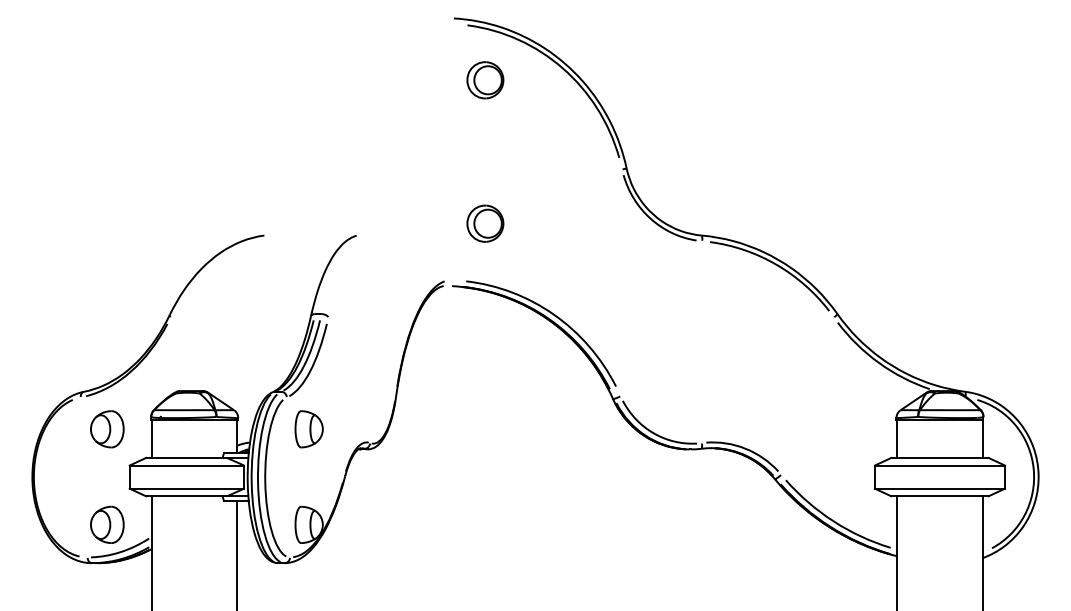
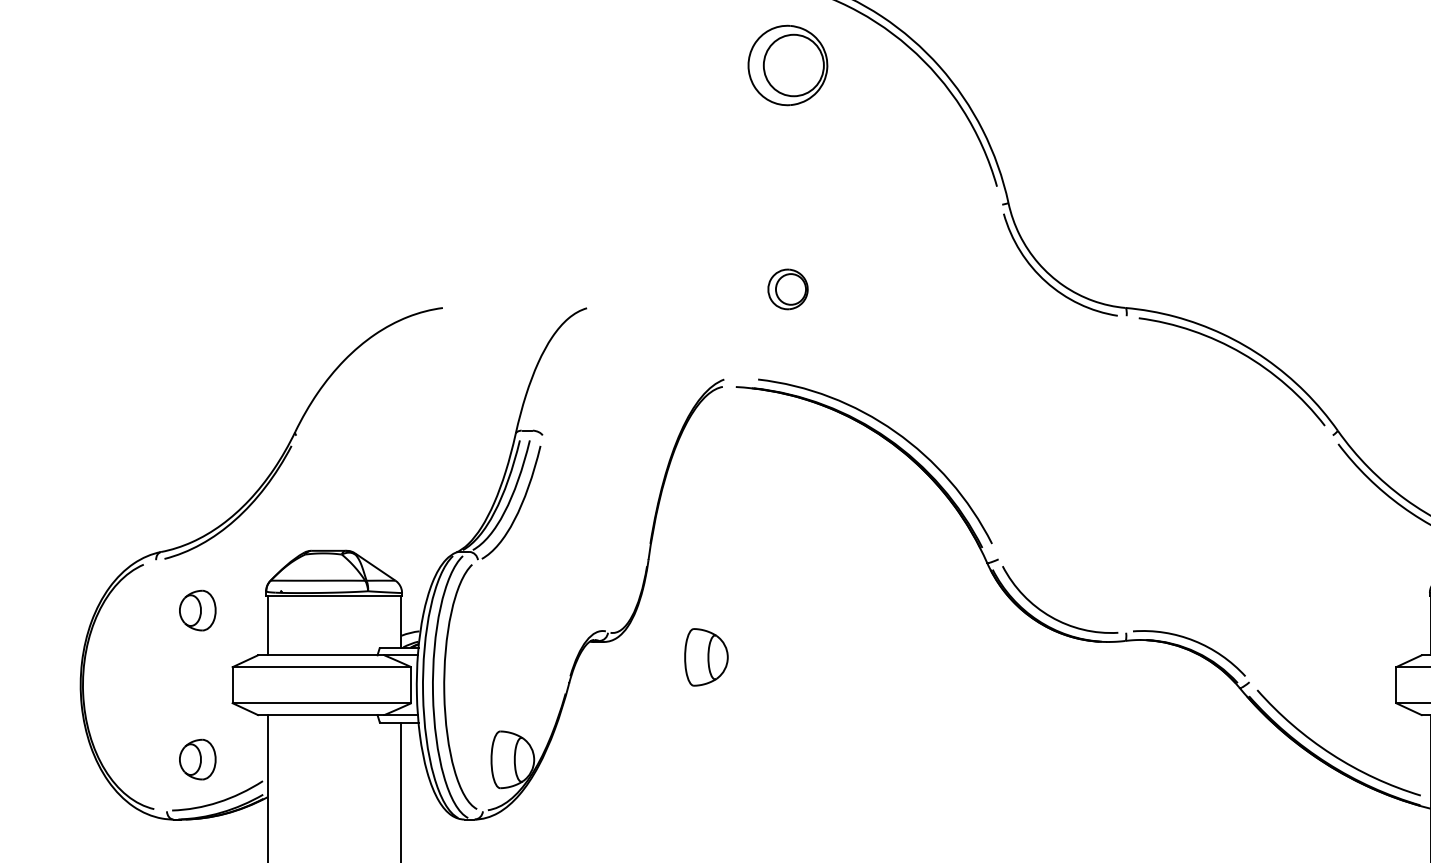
part: (485, 80) -> (788, 65), size x1.4
part: (485, 223) -> (788, 289), size x0.7
part: (107, 429) -> (197, 610), size x0.7
part: (308, 429) -> (705, 657), moved
part: (107, 524) -> (197, 759), size x0.7

